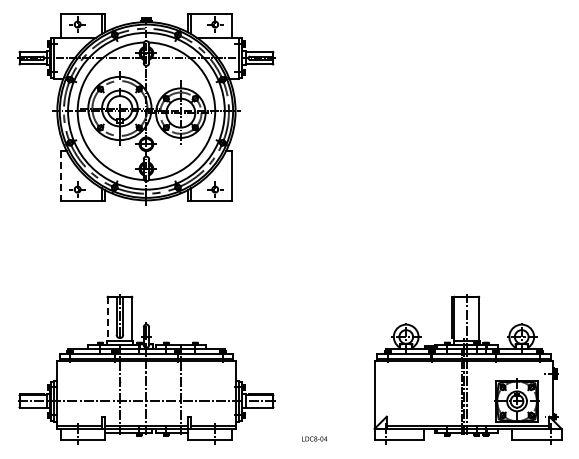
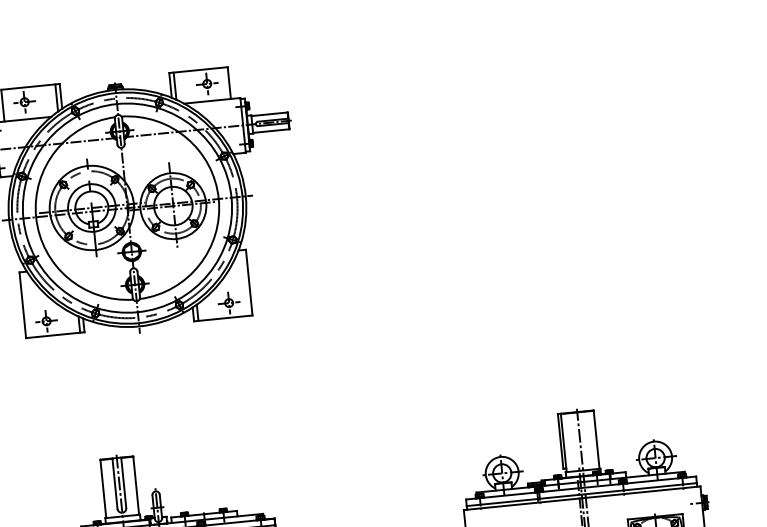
line: (61, 175) -> (23, 304), dashed -> solid
line: (107, 318) -> (103, 488), dashed -> solid

